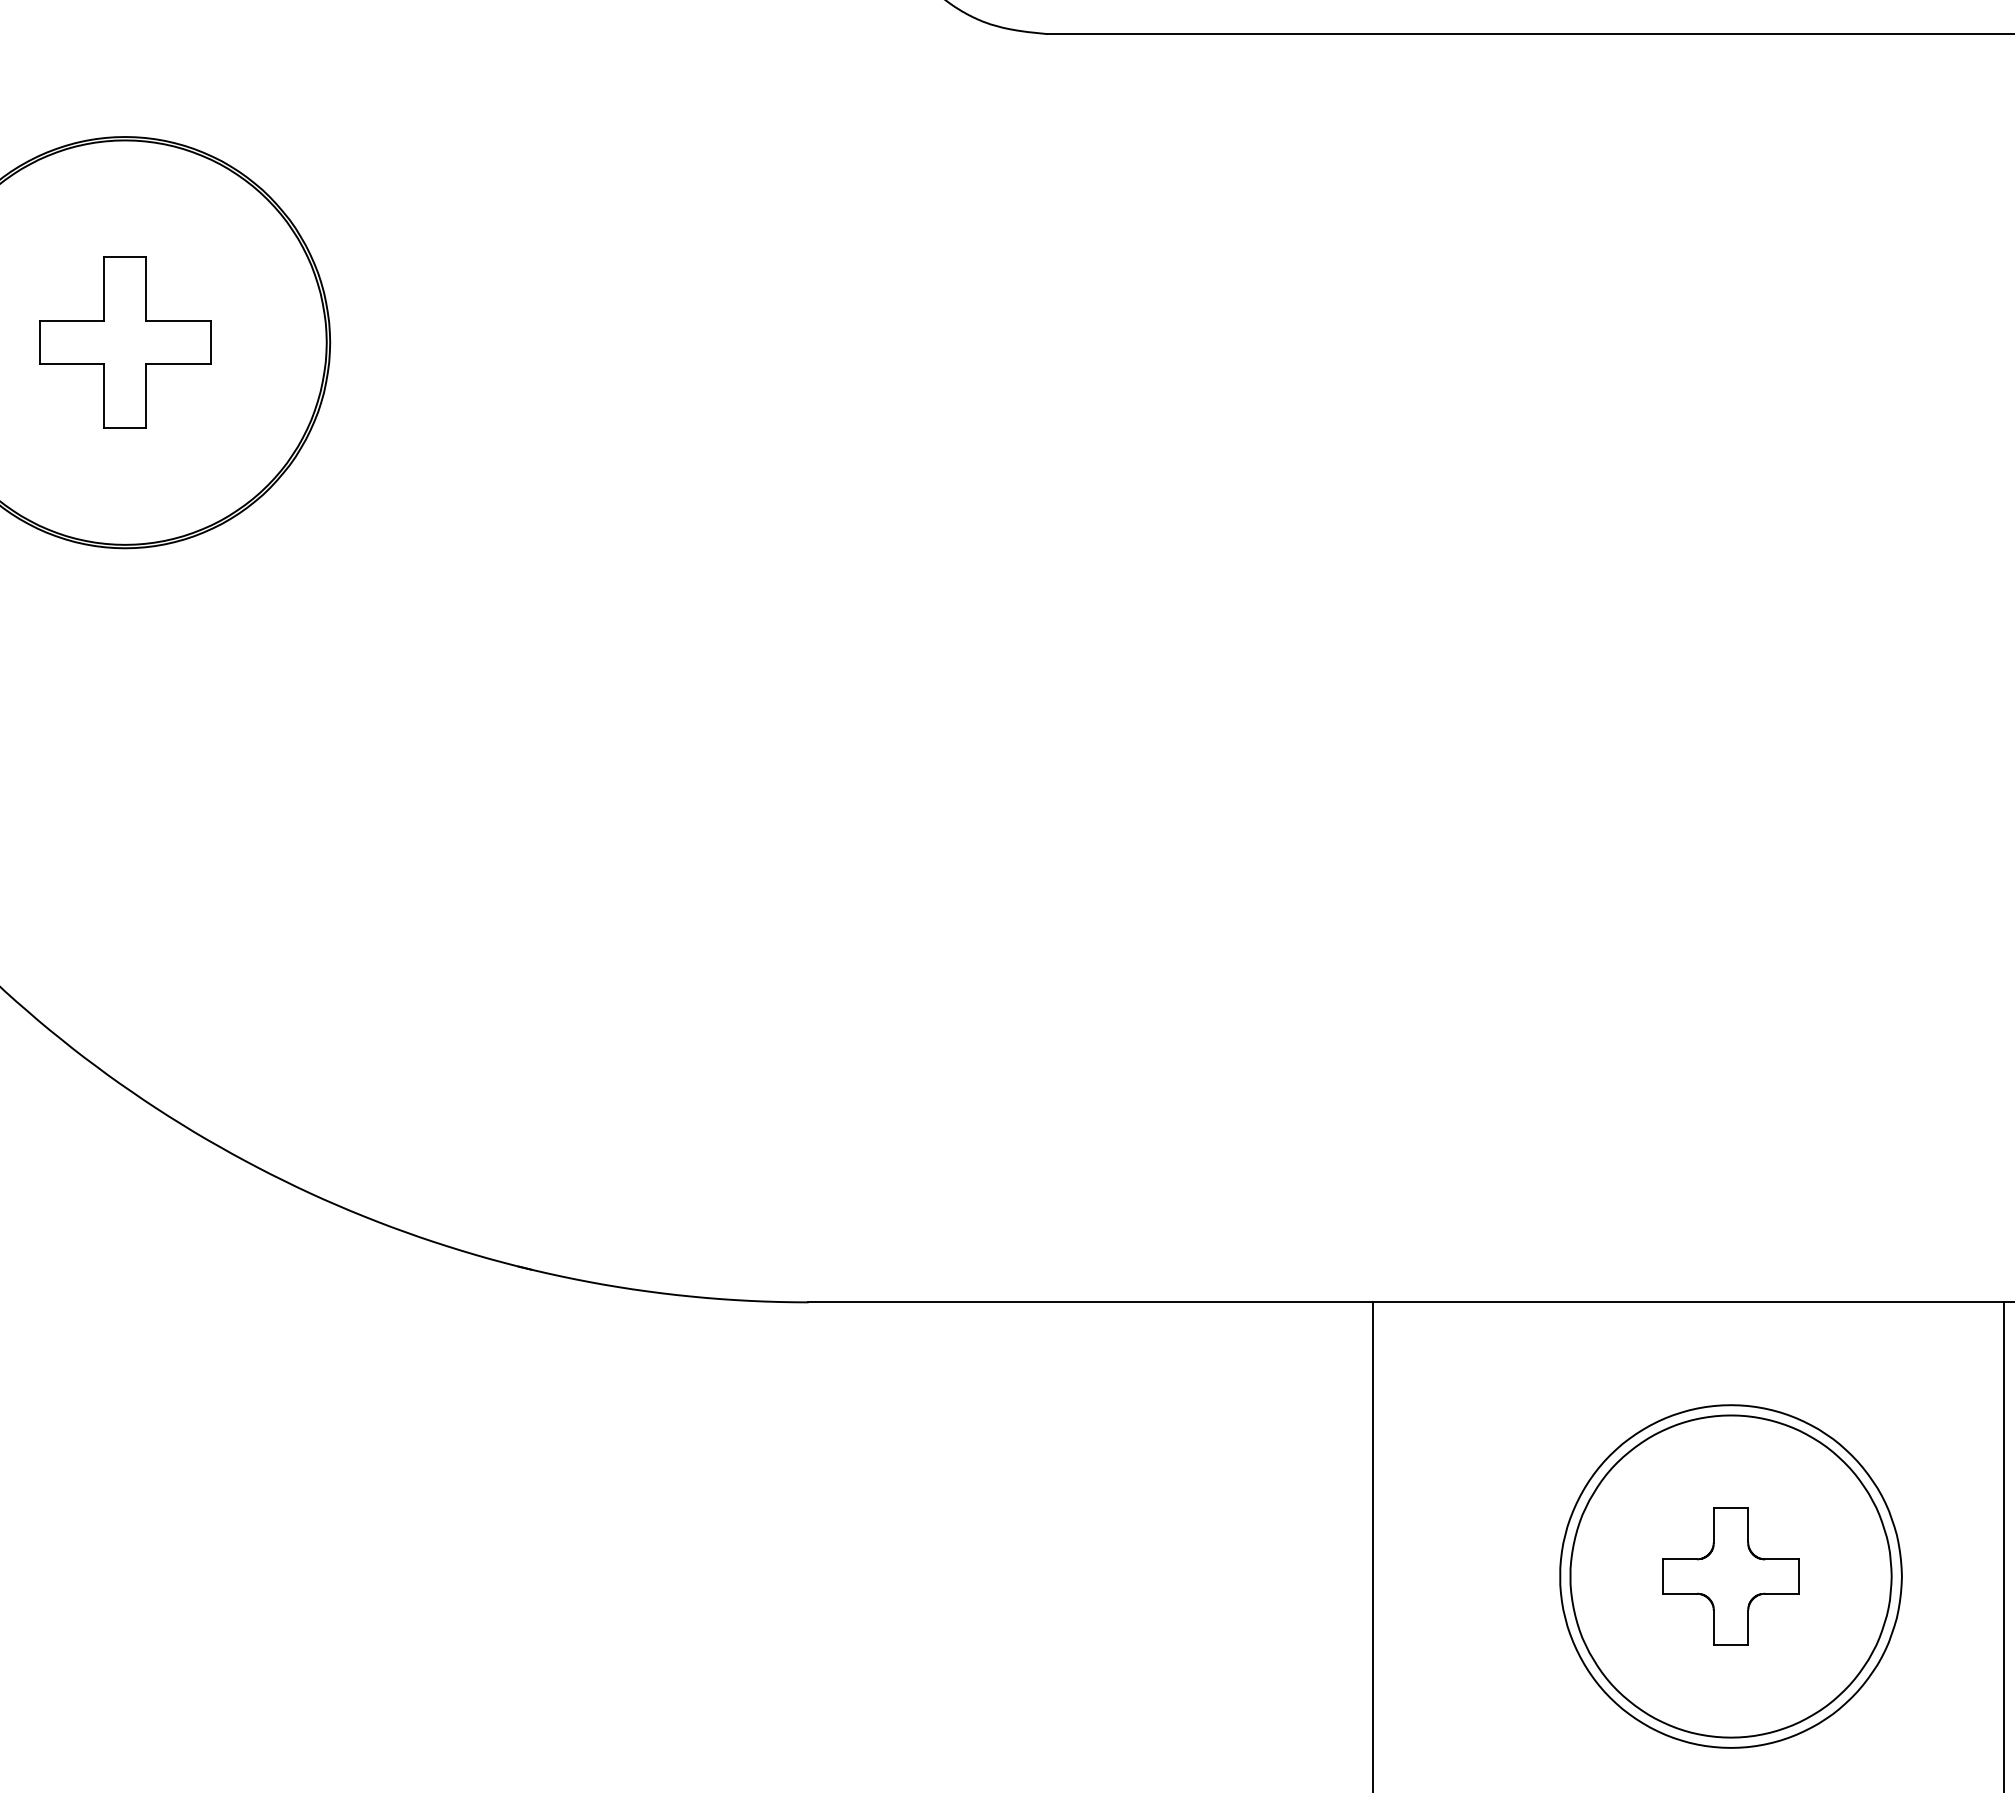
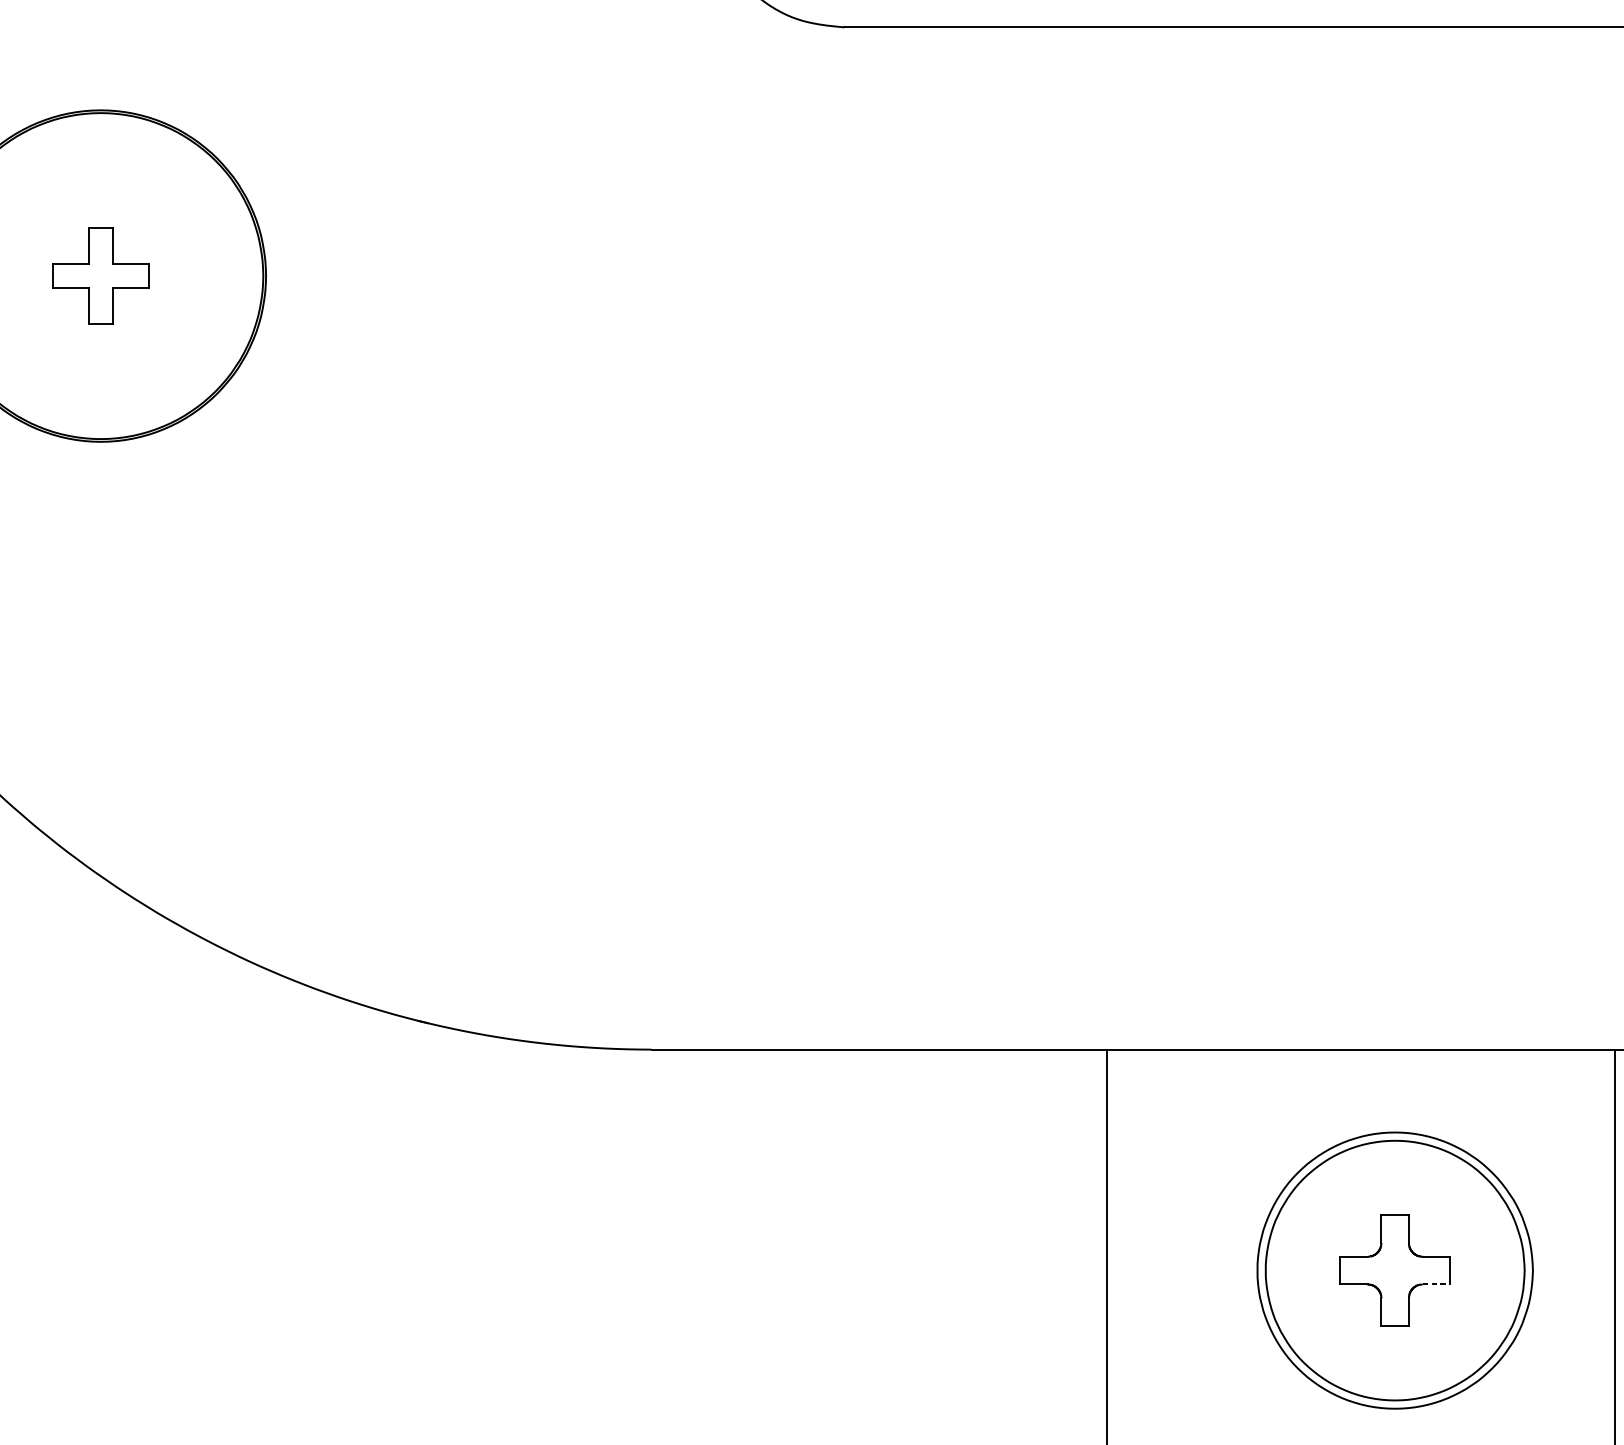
part: (125, 342) -> (101, 275), size x0.7
line: (1782, 1593) -> (1436, 1284), solid -> dashed

